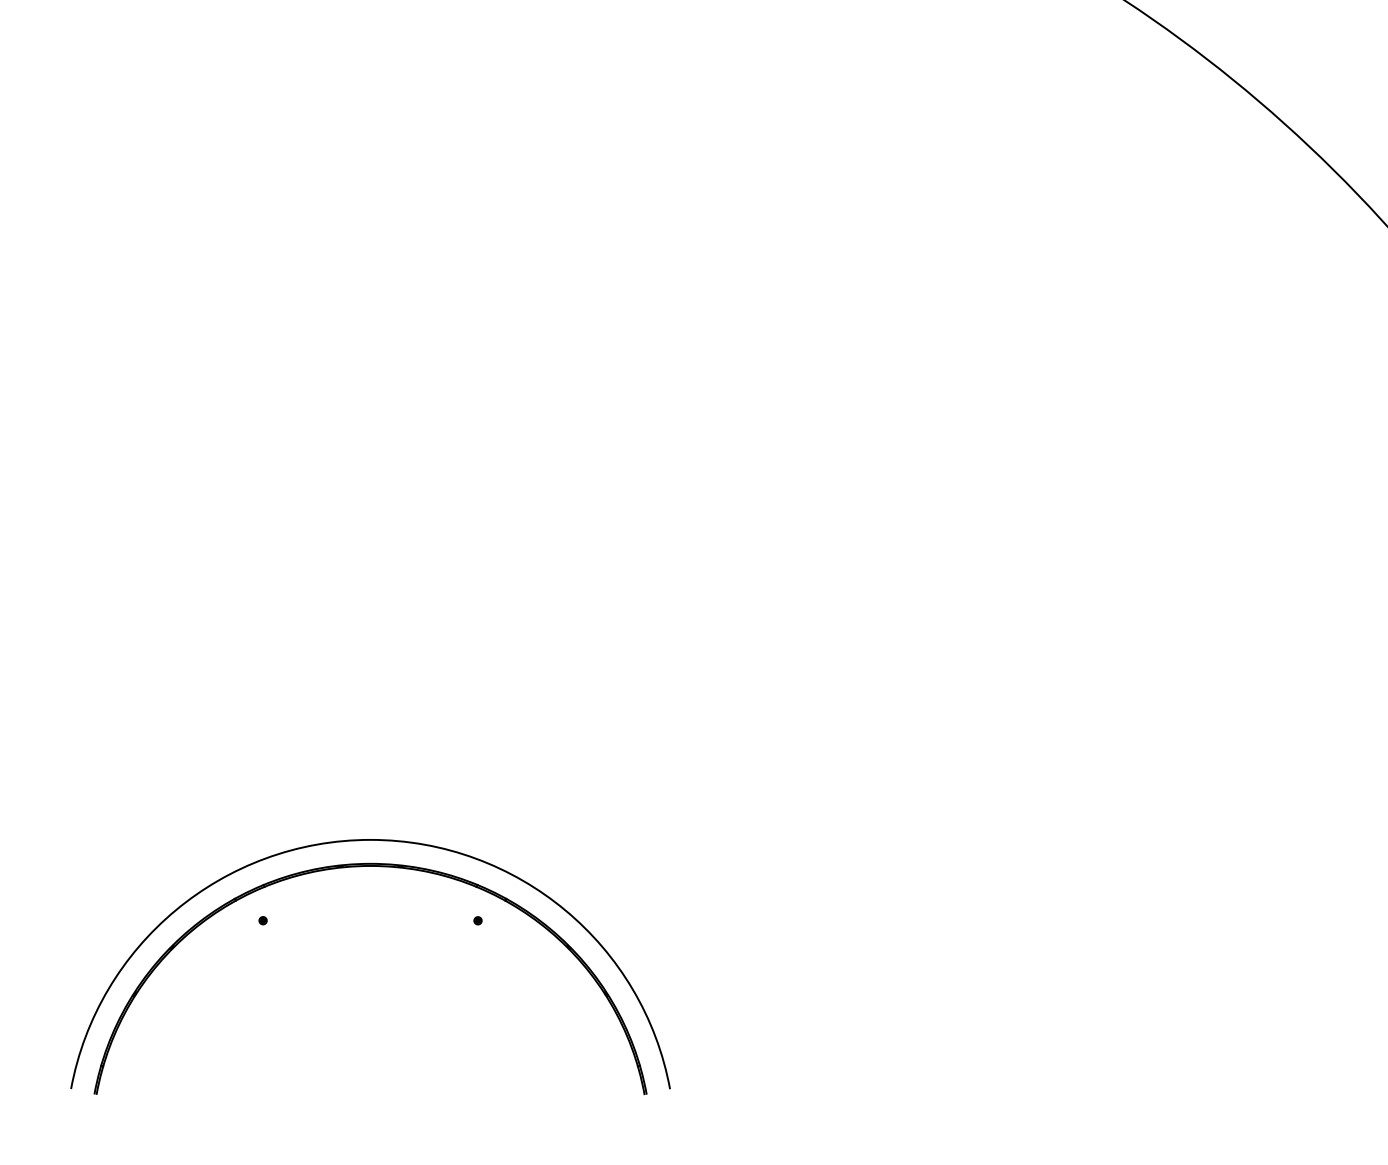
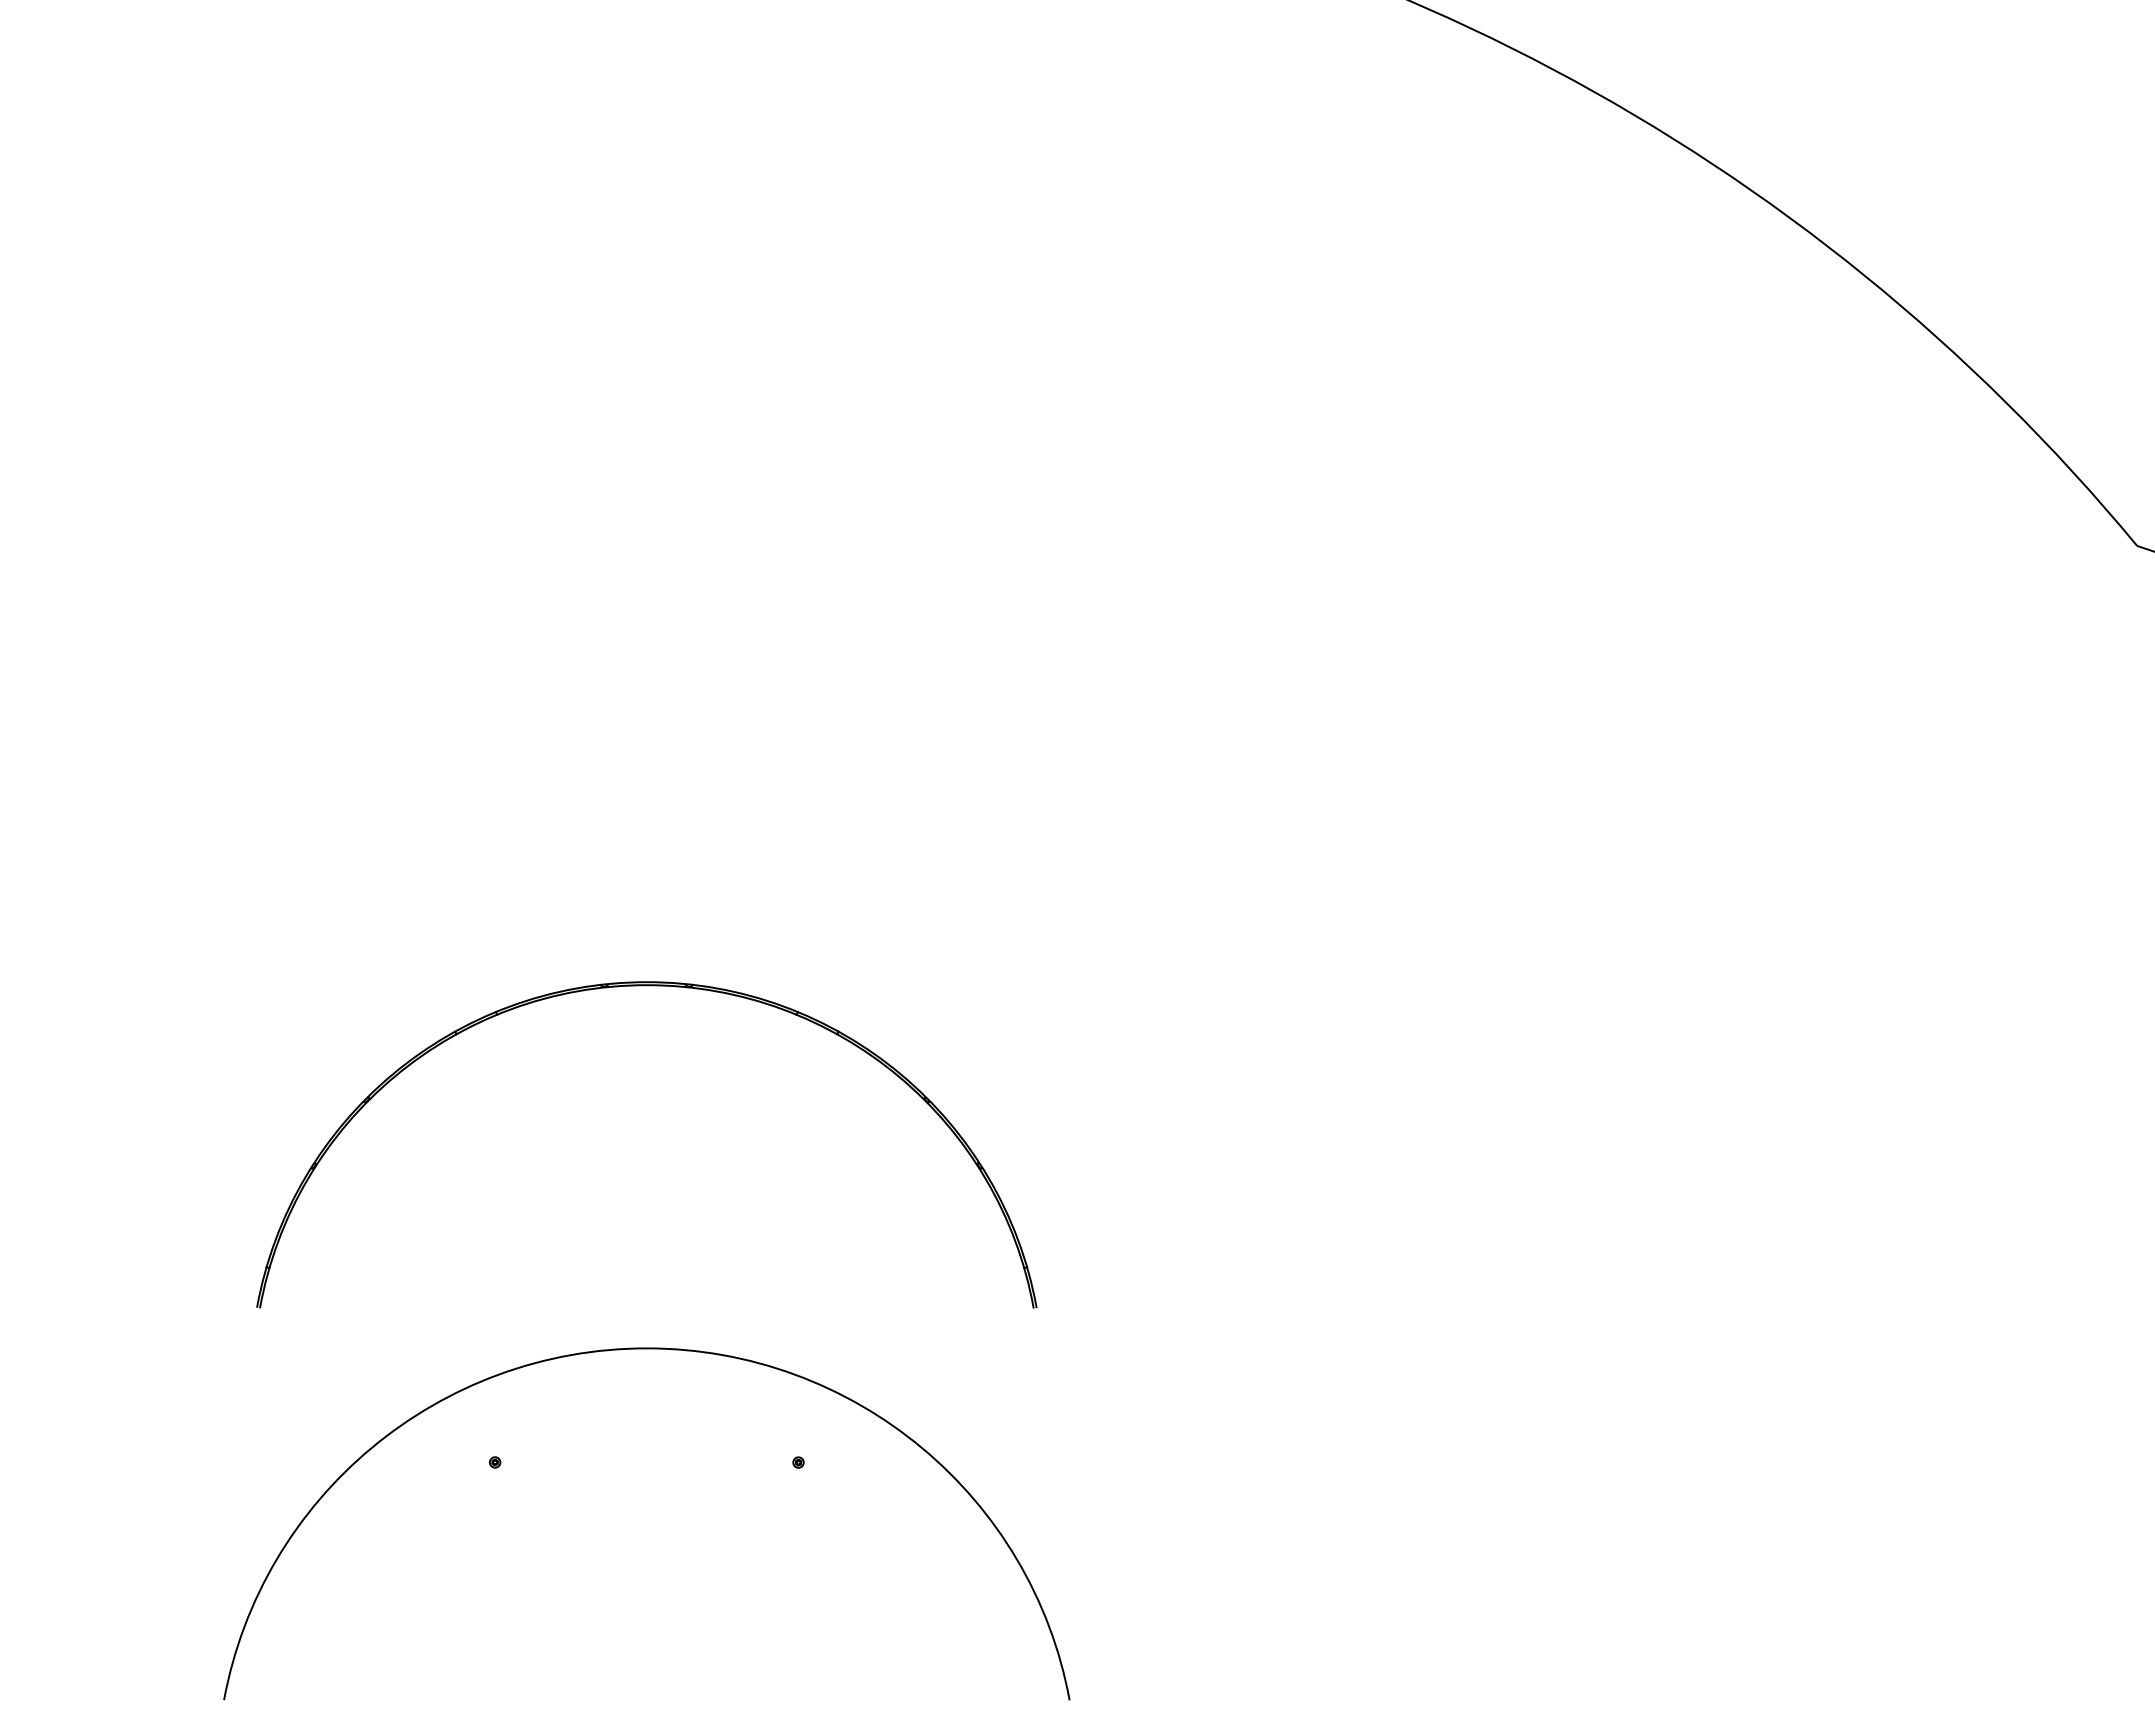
part: (370, 866) -> (646, 986), moved

